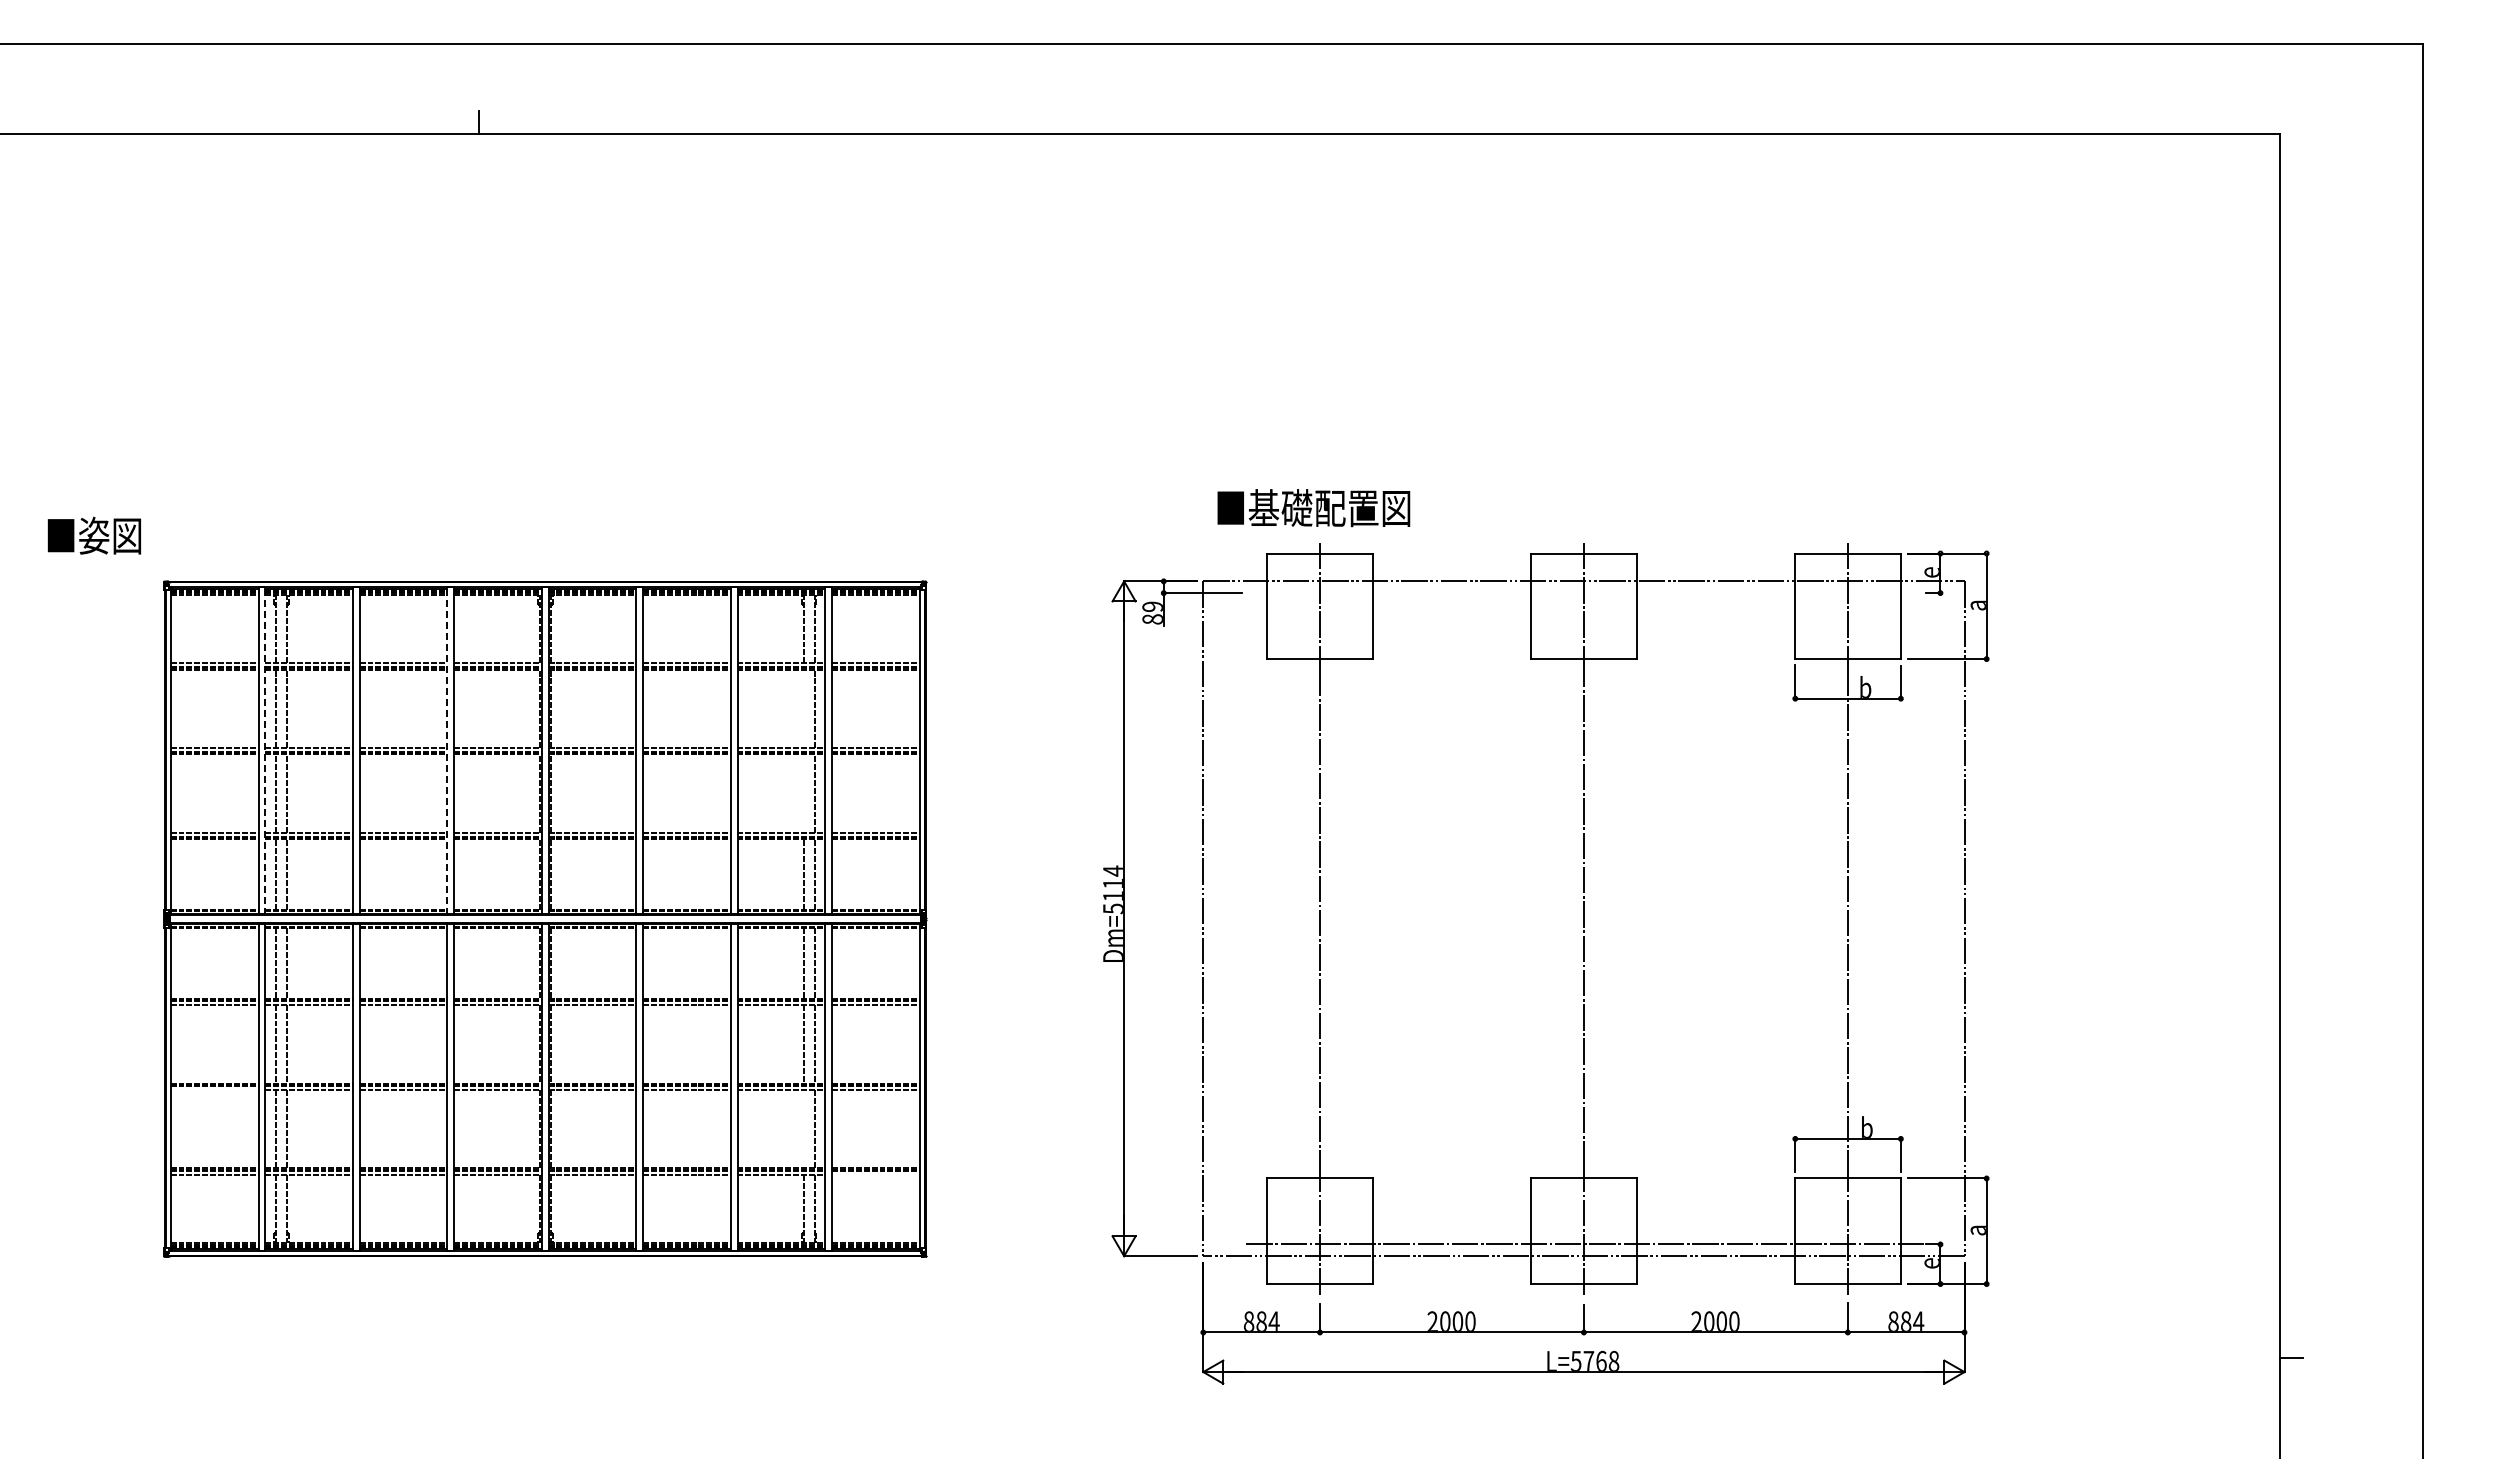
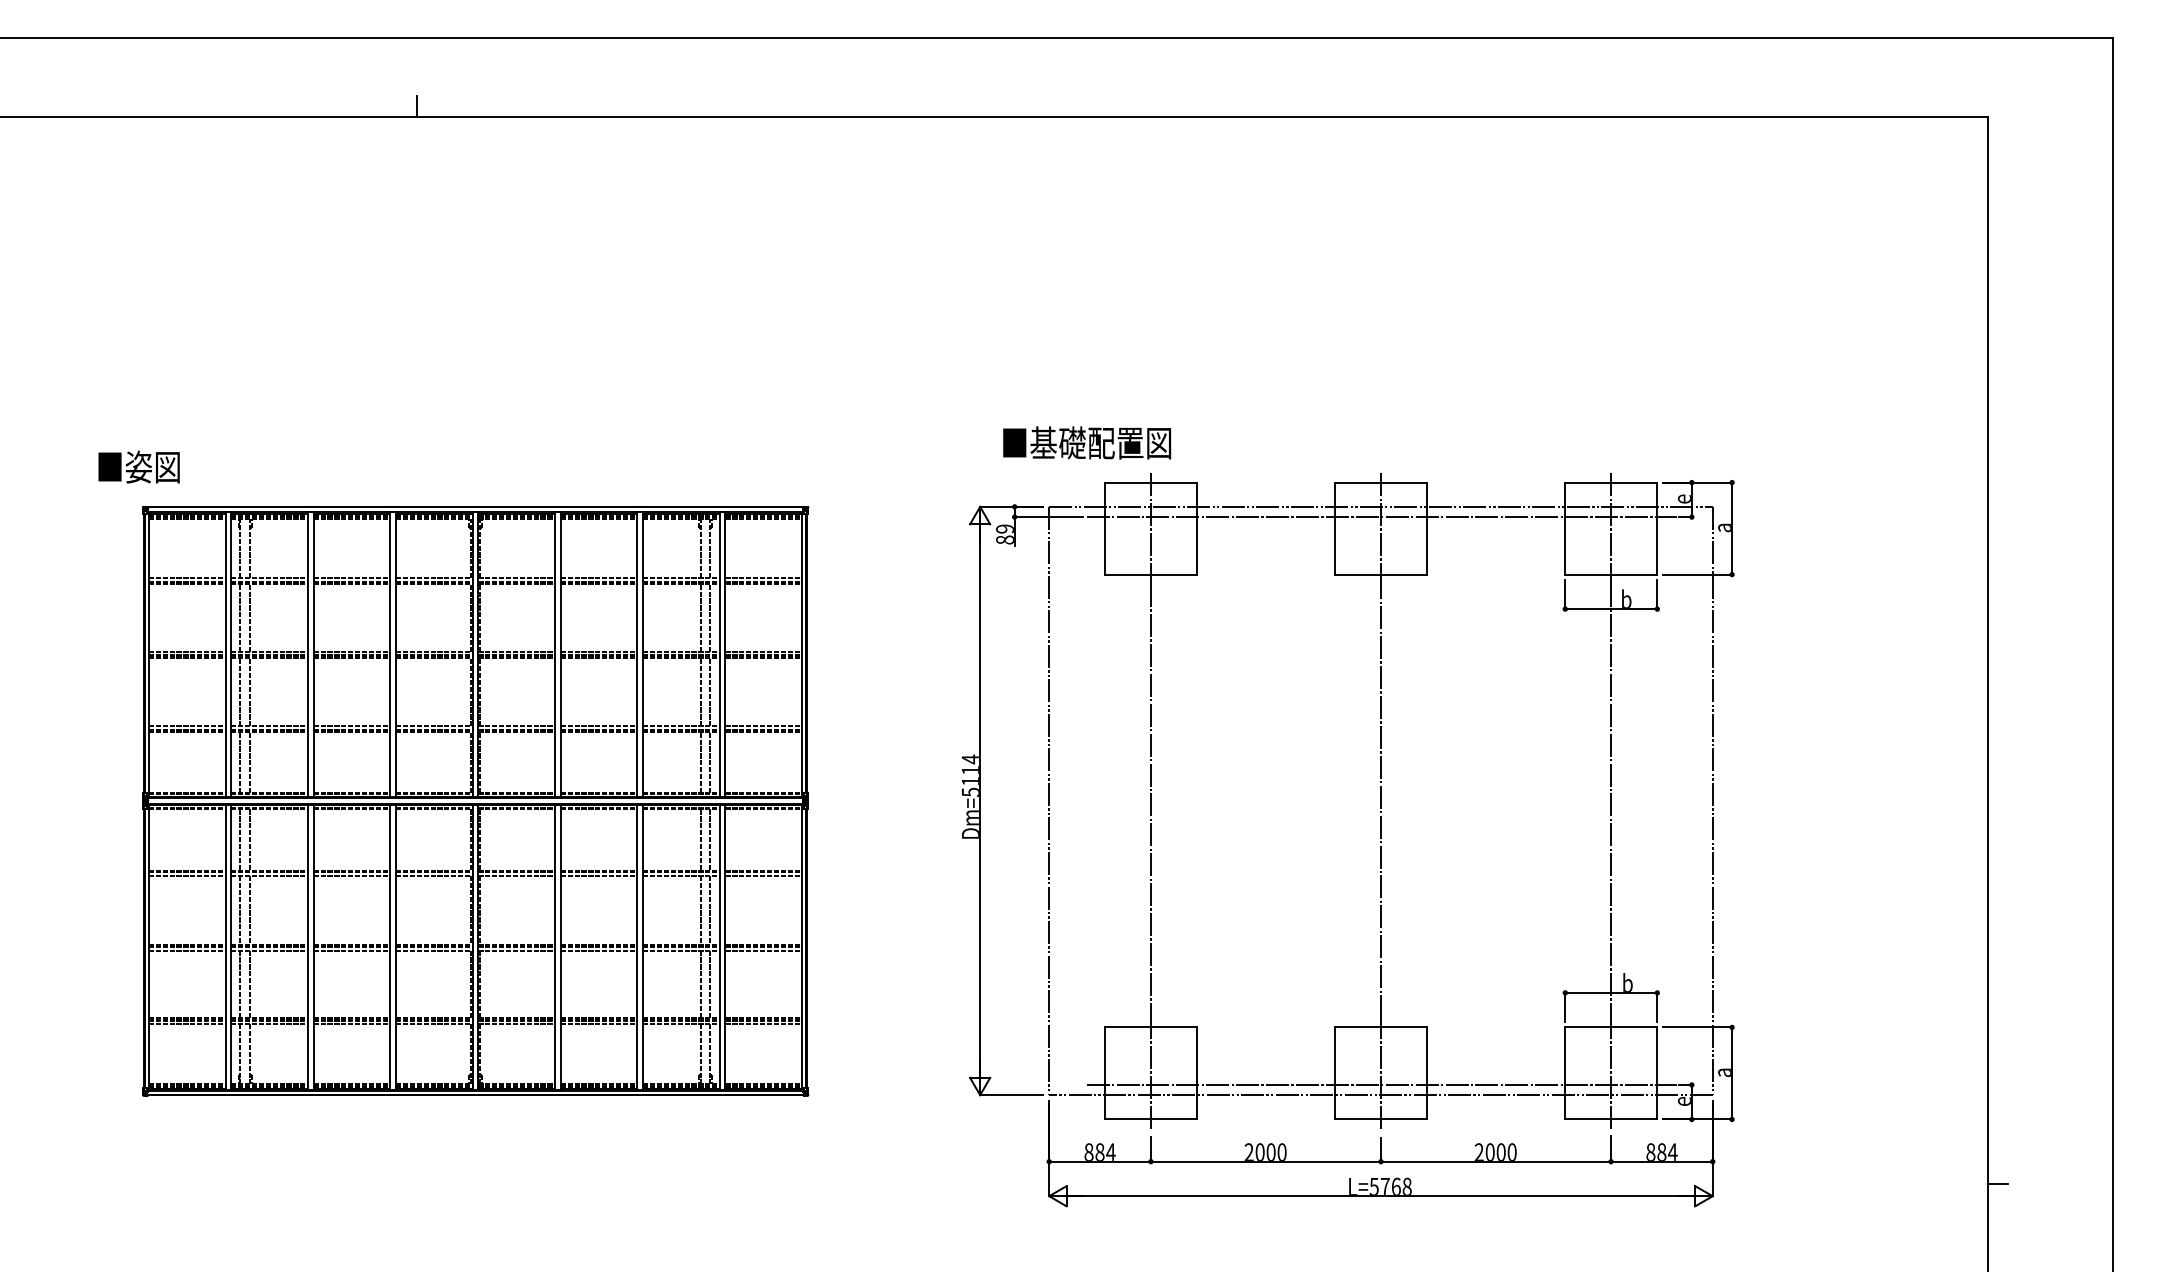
text: (1313, 508) -> (1086, 443), moved
text: (93, 535) -> (138, 466), moved
line: (1584, 593) -> (1381, 517), added
line: (803, 708) -> (700, 617), added
line: (265, 750) -> (231, 654), dashed -> solid
line: (447, 750) -> (390, 654), dashed -> solid
line: (803, 793) -> (700, 691), added
line: (214, 1090) -> (187, 950), added
line: (803, 1128) -> (700, 983), added
line: (875, 1174) -> (763, 1023), added

